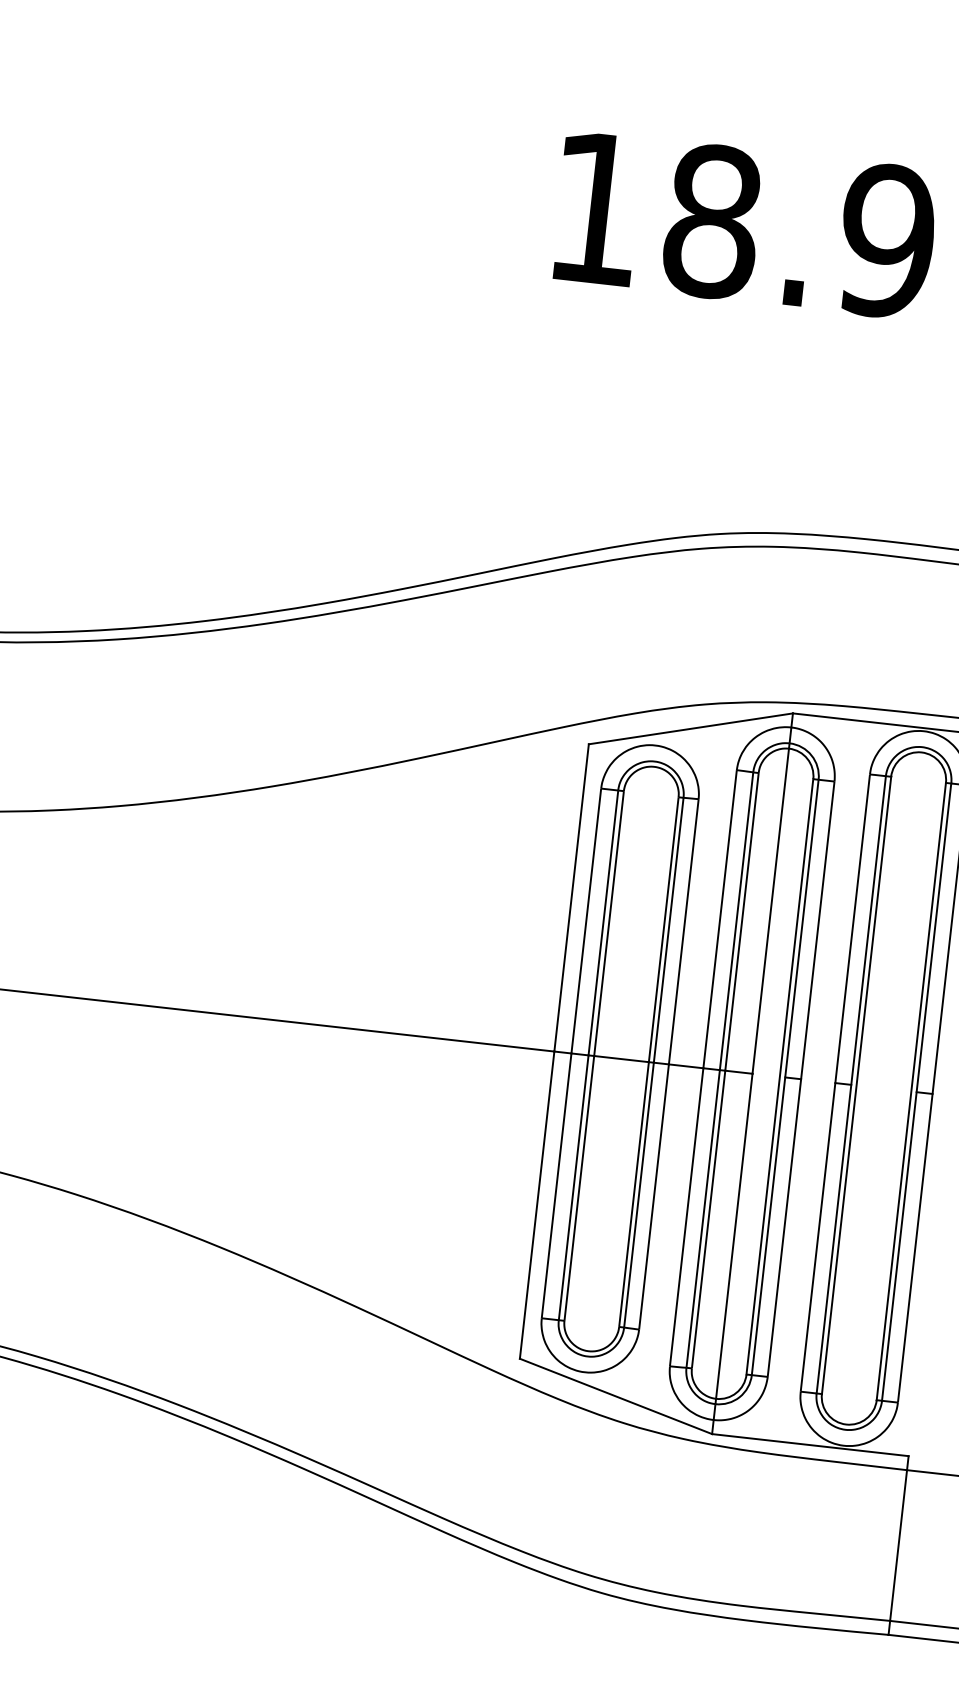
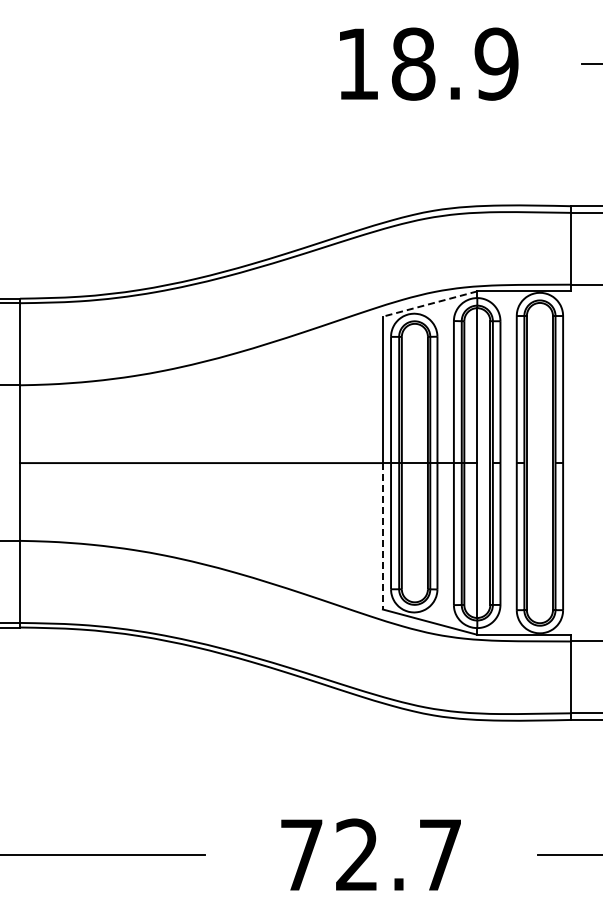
line: (691, 729) -> (430, 304), solid -> dashed
line: (536, 1205) -> (382, 536), solid -> dashed

